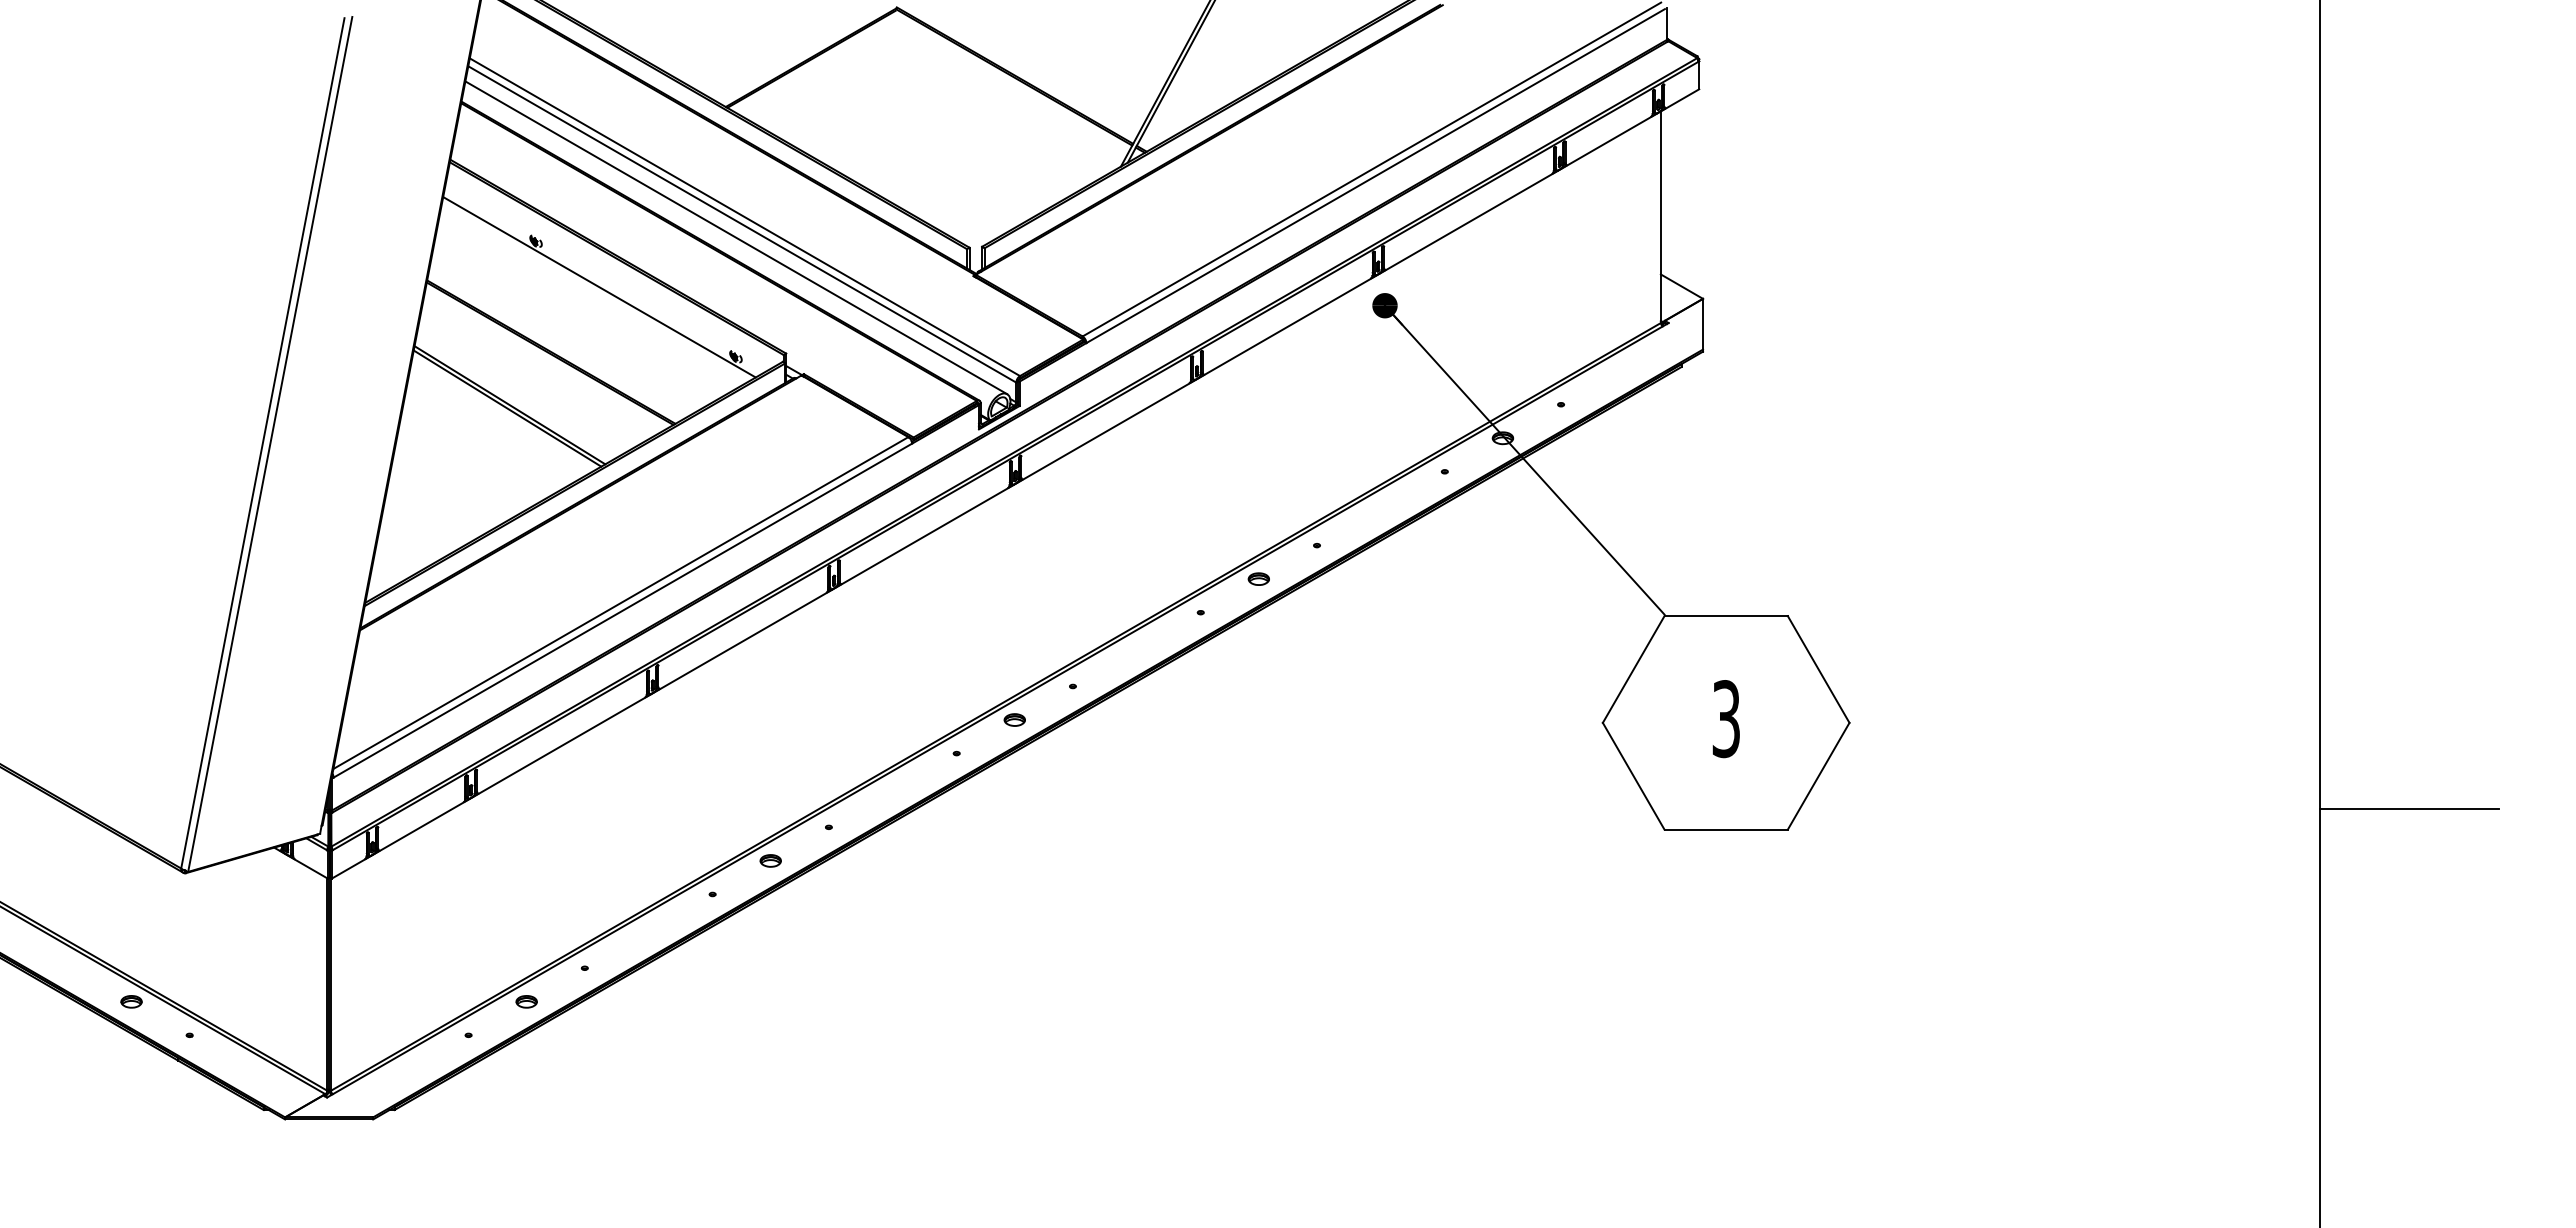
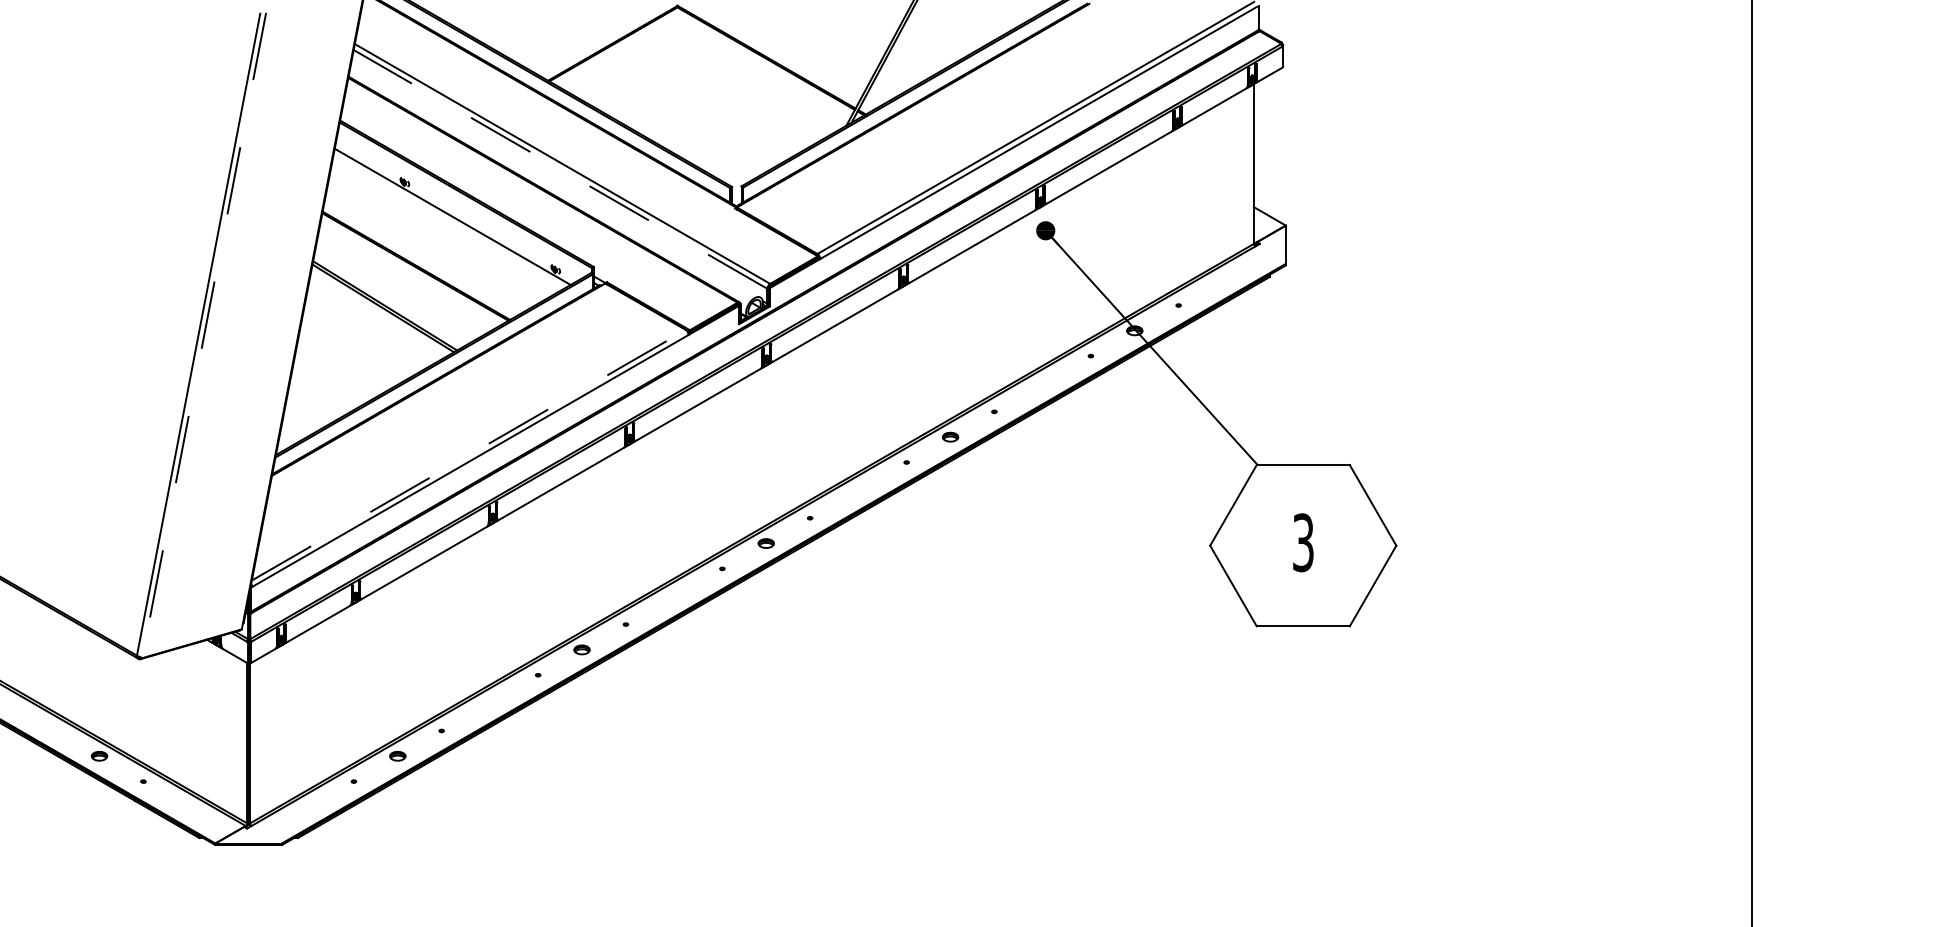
line: (741, 224) -> (559, 169), solid -> dashed
line: (736, 237) -> (556, 179), removed
line: (270, 444) -> (204, 335), solid -> dashed
line: (620, 603) -> (468, 455), solid -> dashed
line: (2409, 809) -> (1819, 611), removed

